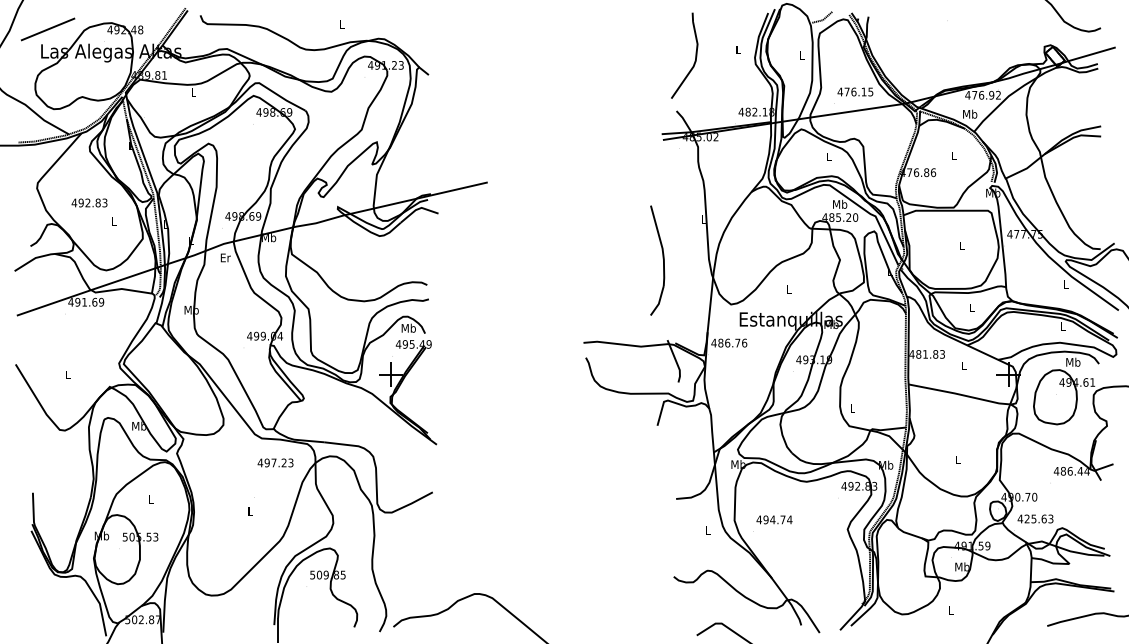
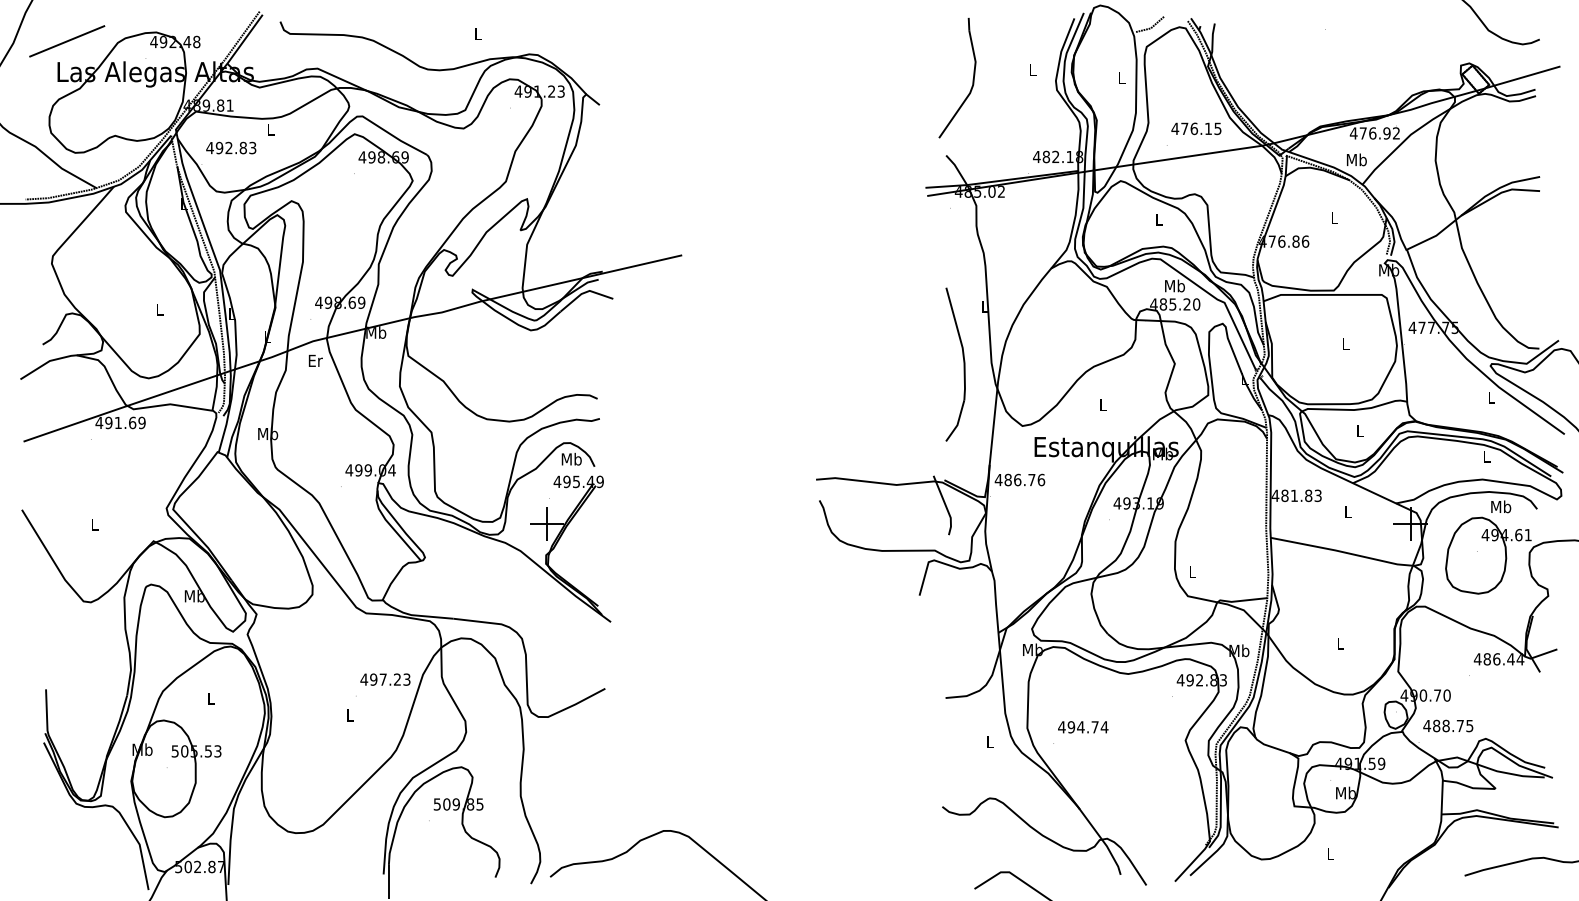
text: (89, 202) -> (231, 147), moved
part: (663, 260) -> (963, 364), moved
text: (275, 462) -> (385, 679), moved
text: (1039, 518) -> (1453, 725), 425.63 -> 488.75

